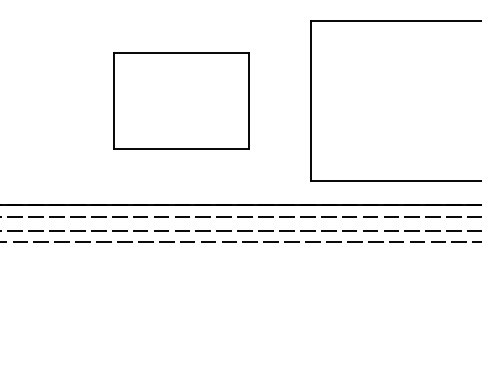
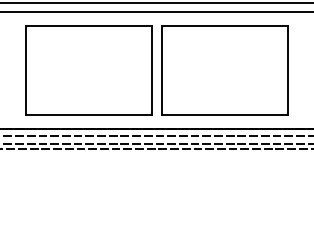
part: (180, 100) -> (88, 70), size x1.67

